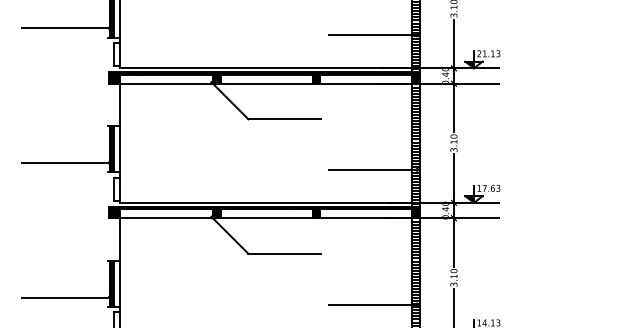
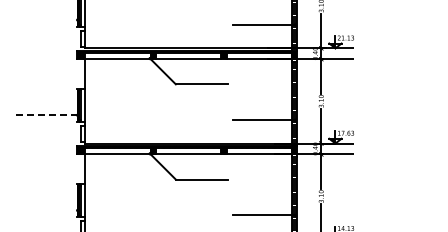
line: (65, 29) -> (46, 20), removed
line: (65, 163) -> (46, 115), solid -> dashed
line: (65, 297) -> (46, 210), removed

